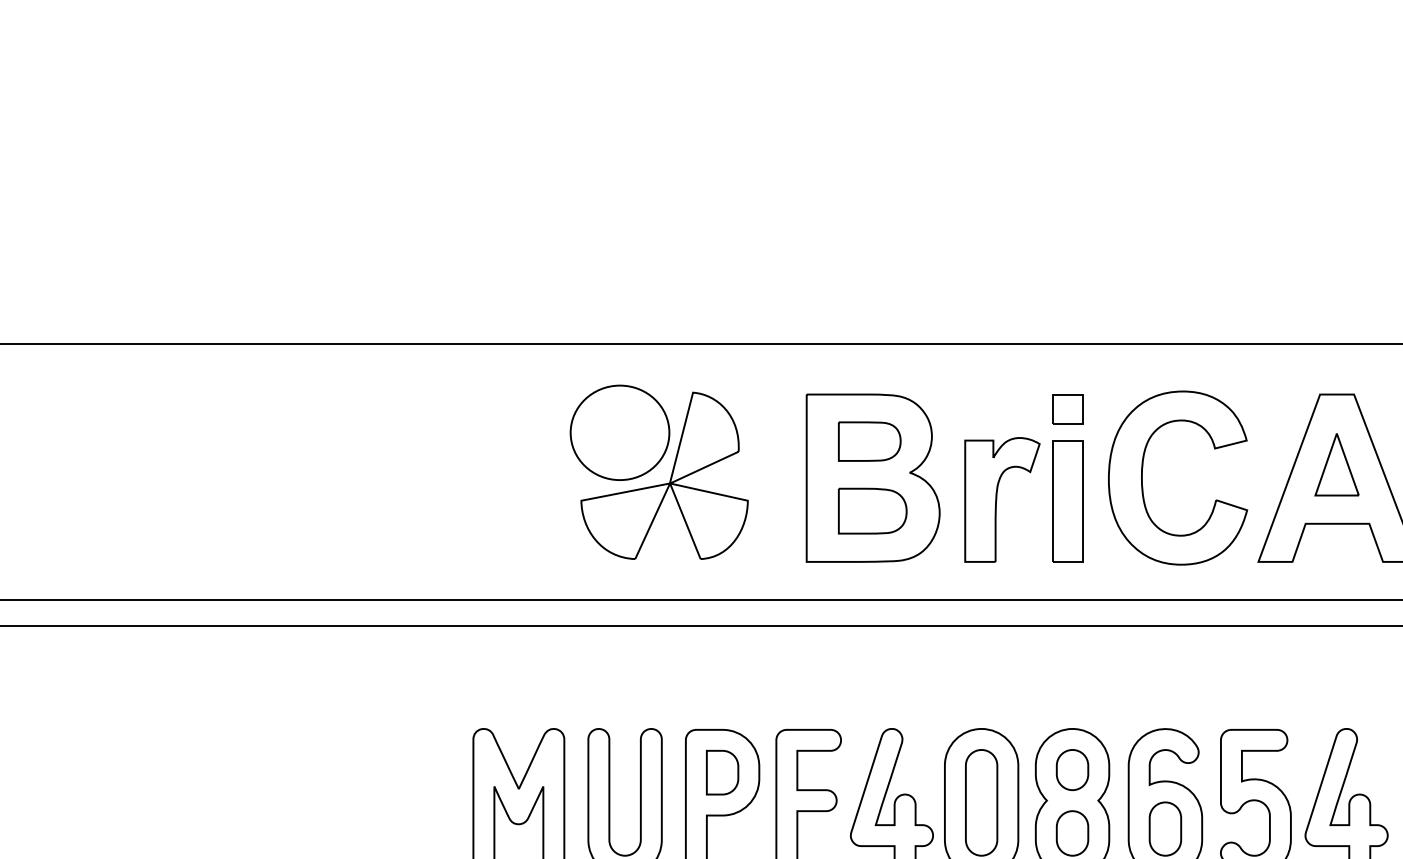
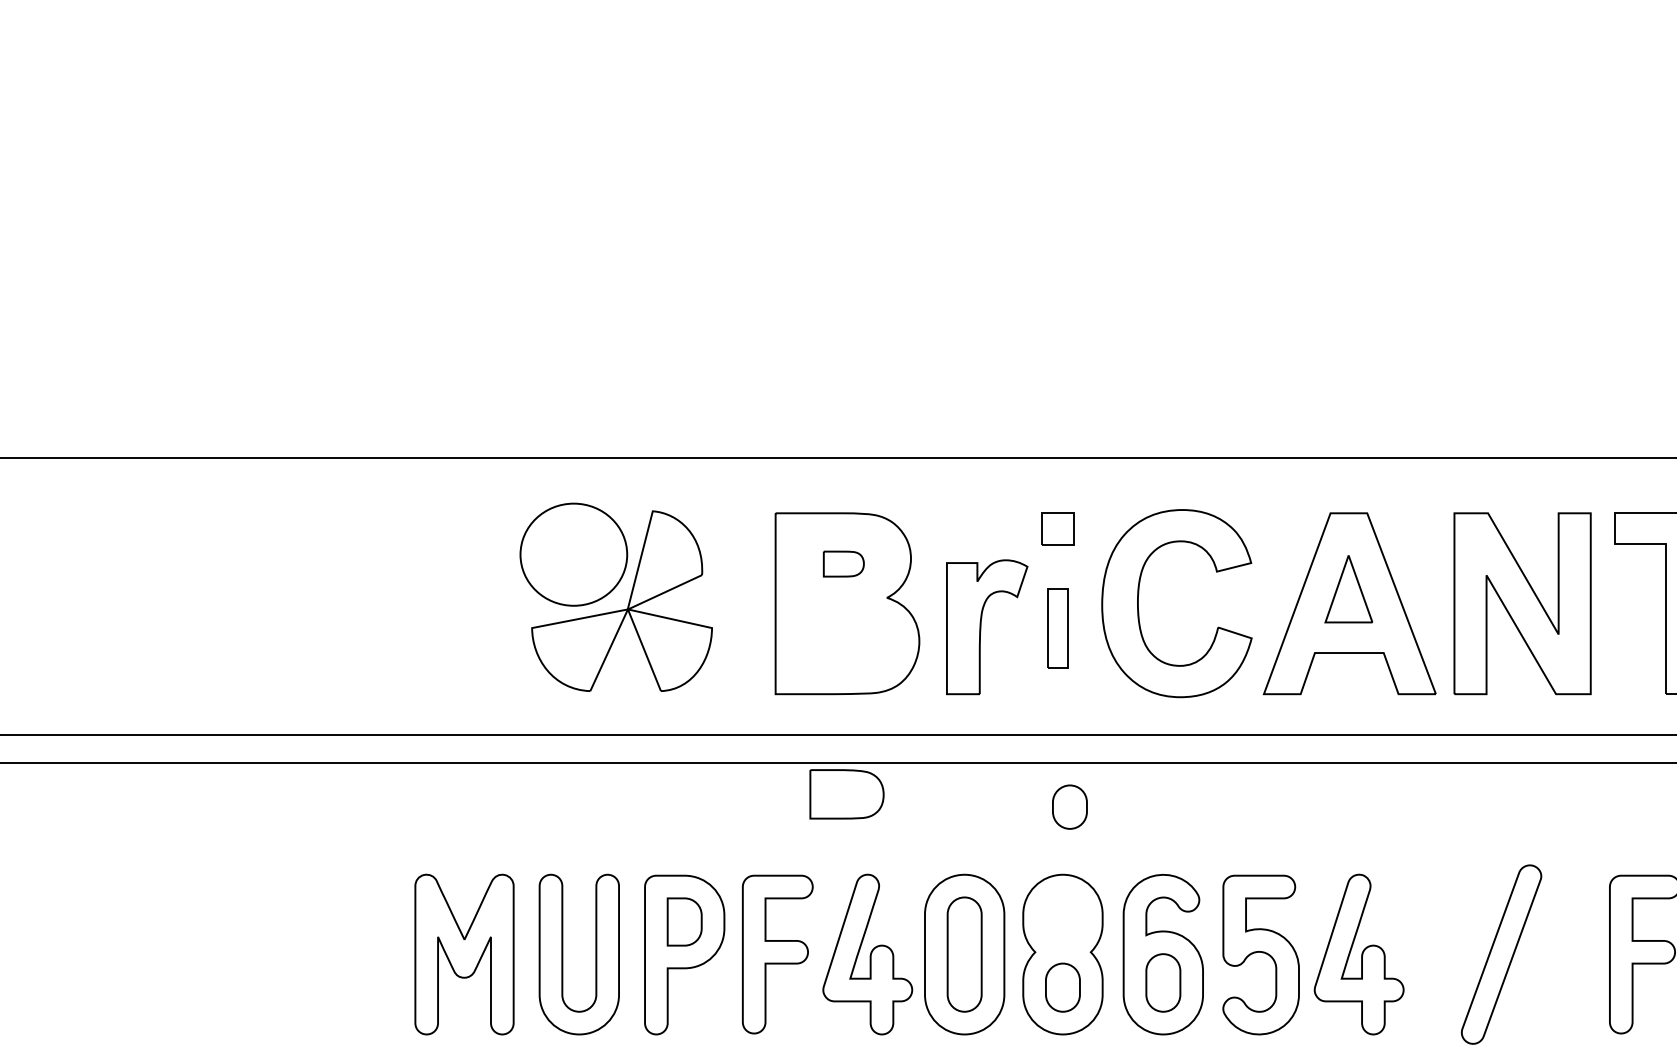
part: (869, 440) -> (843, 563), size x0.6
part: (1067, 501) -> (1057, 628), size x0.6
part: (872, 511) -> (846, 794), moved
part: (1072, 769) -> (1069, 806), moved

